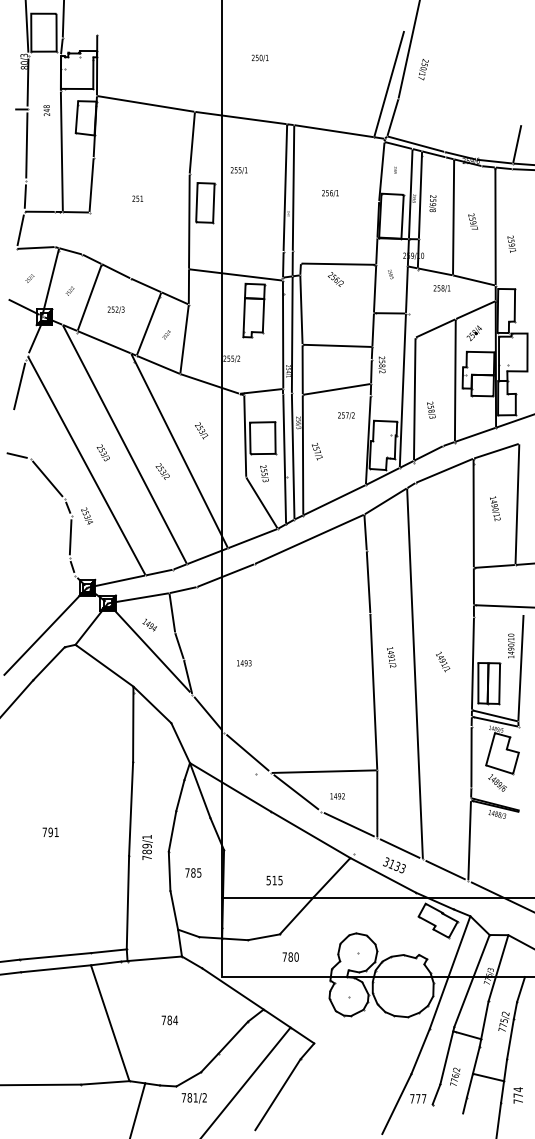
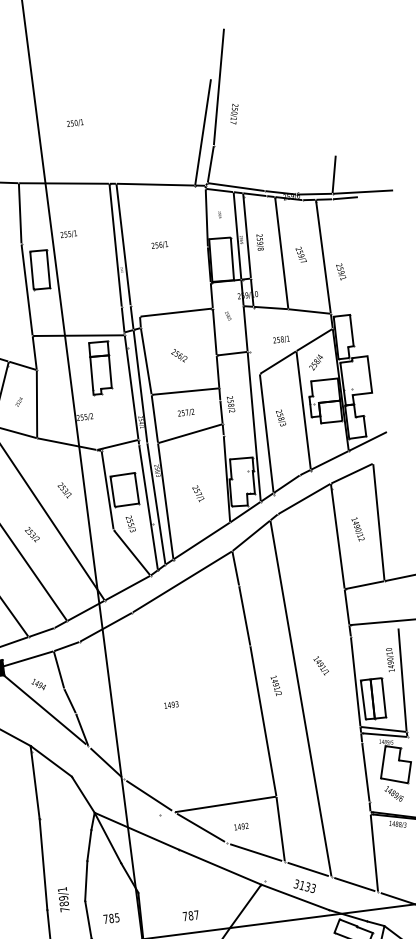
text: (335, 279) -> (178, 355), moved
text: (441, 288) -> (280, 339), moved
text: (431, 409) -> (281, 417), moved
text: (346, 415) -> (186, 412), moved
text: (317, 451) -> (198, 493), moved
text: (443, 661) -> (321, 665), moved
text: (244, 663) -> (171, 705), moved
text: (274, 880) -> (190, 915), 515 -> 787

